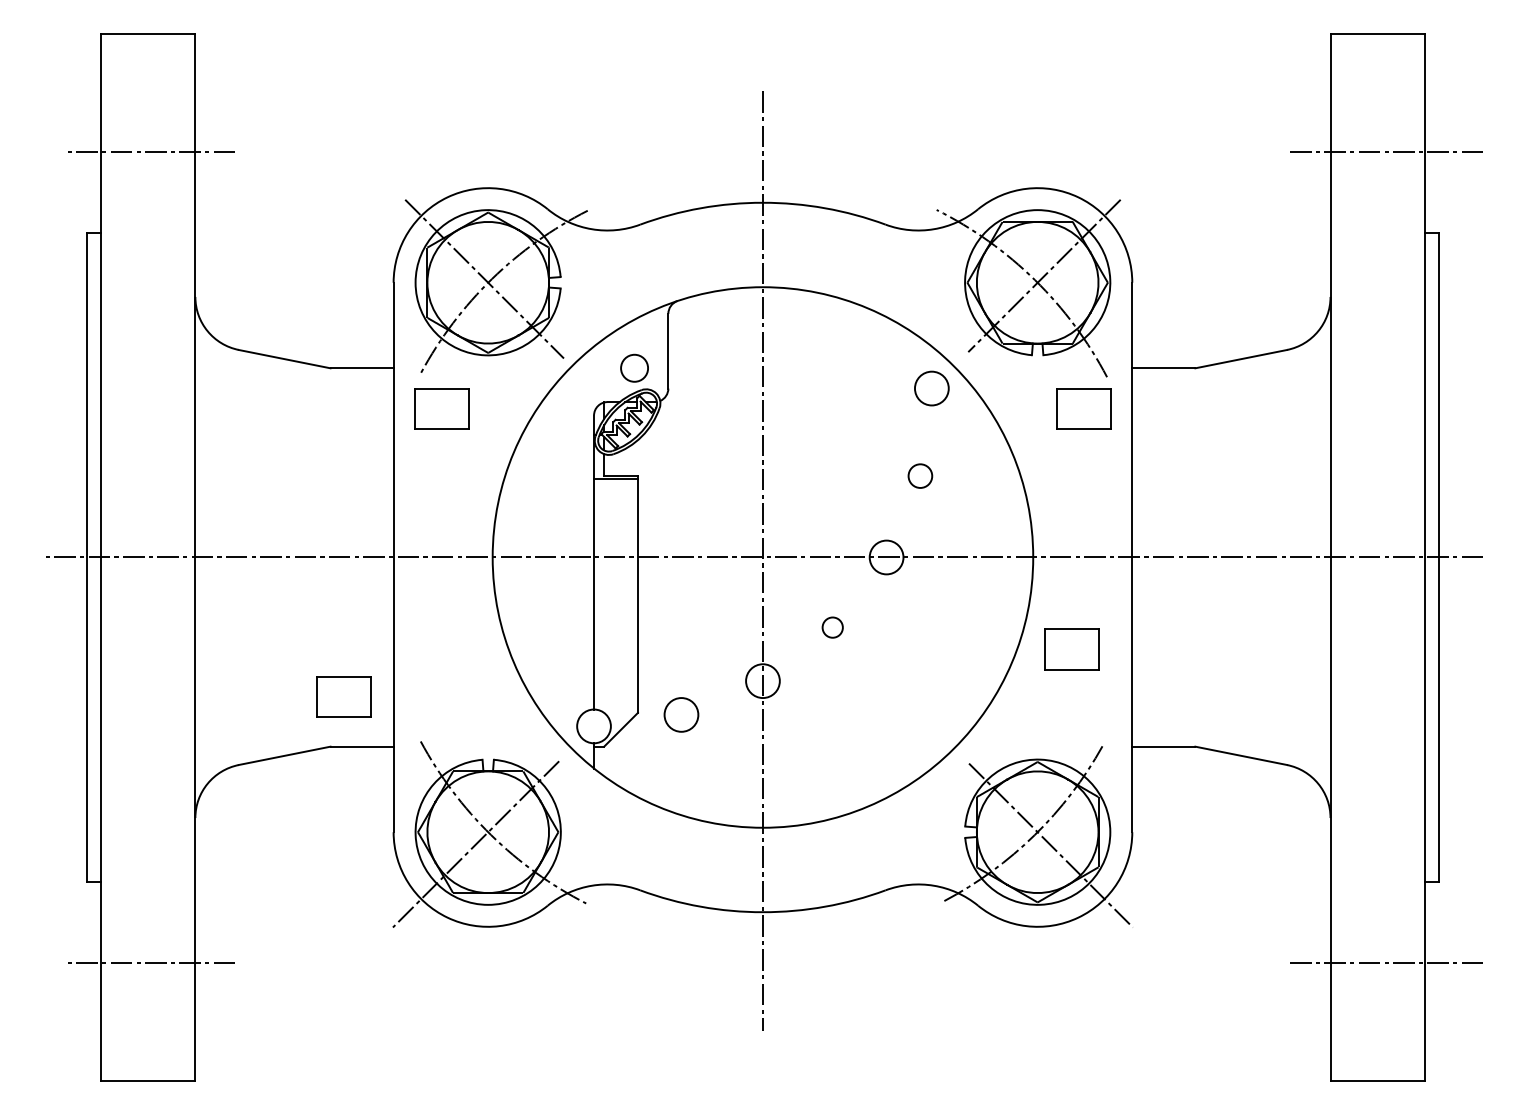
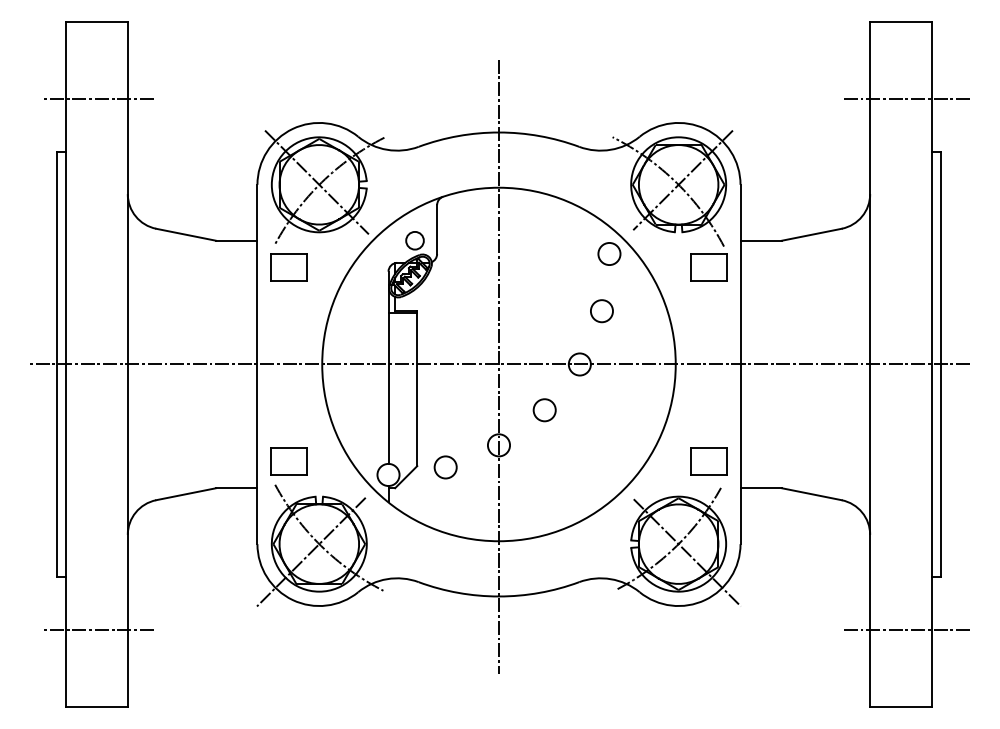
circle: (919, 476) -> (601, 311), size x1.43
circle: (832, 627) -> (544, 410), size x1.67
part: (1071, 649) -> (708, 461), moved
part: (343, 696) -> (288, 461), moved

